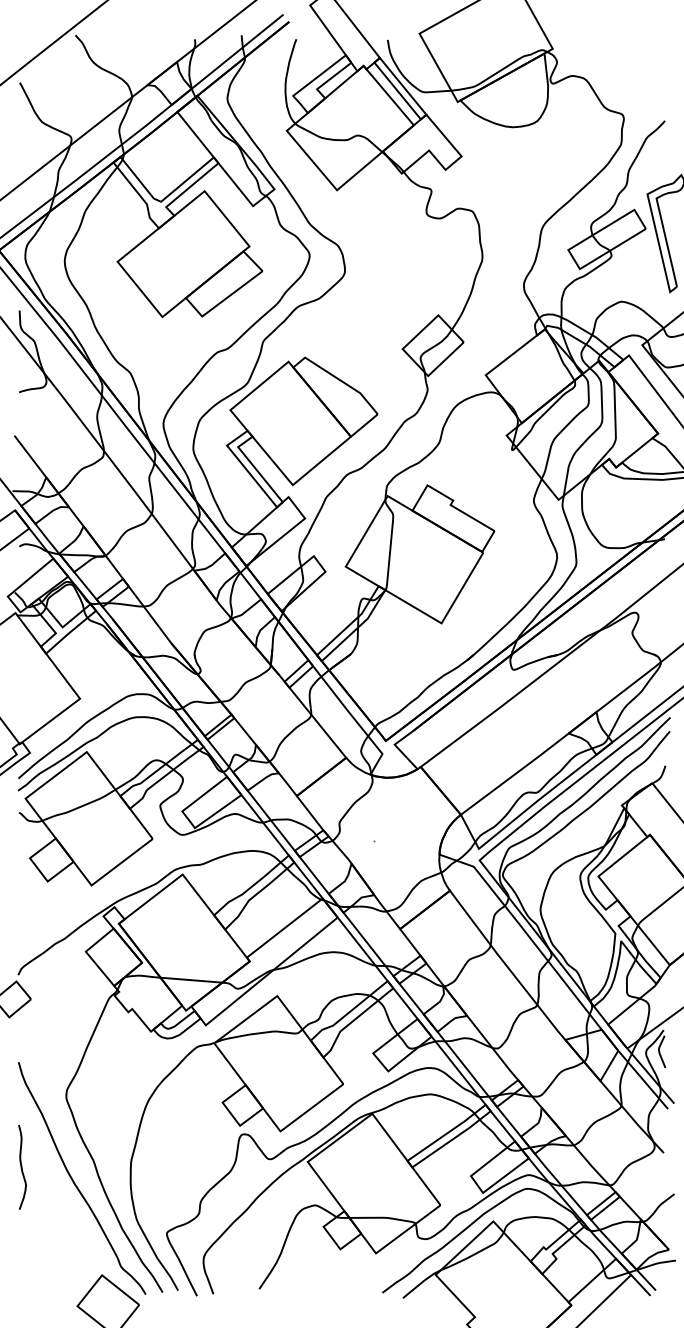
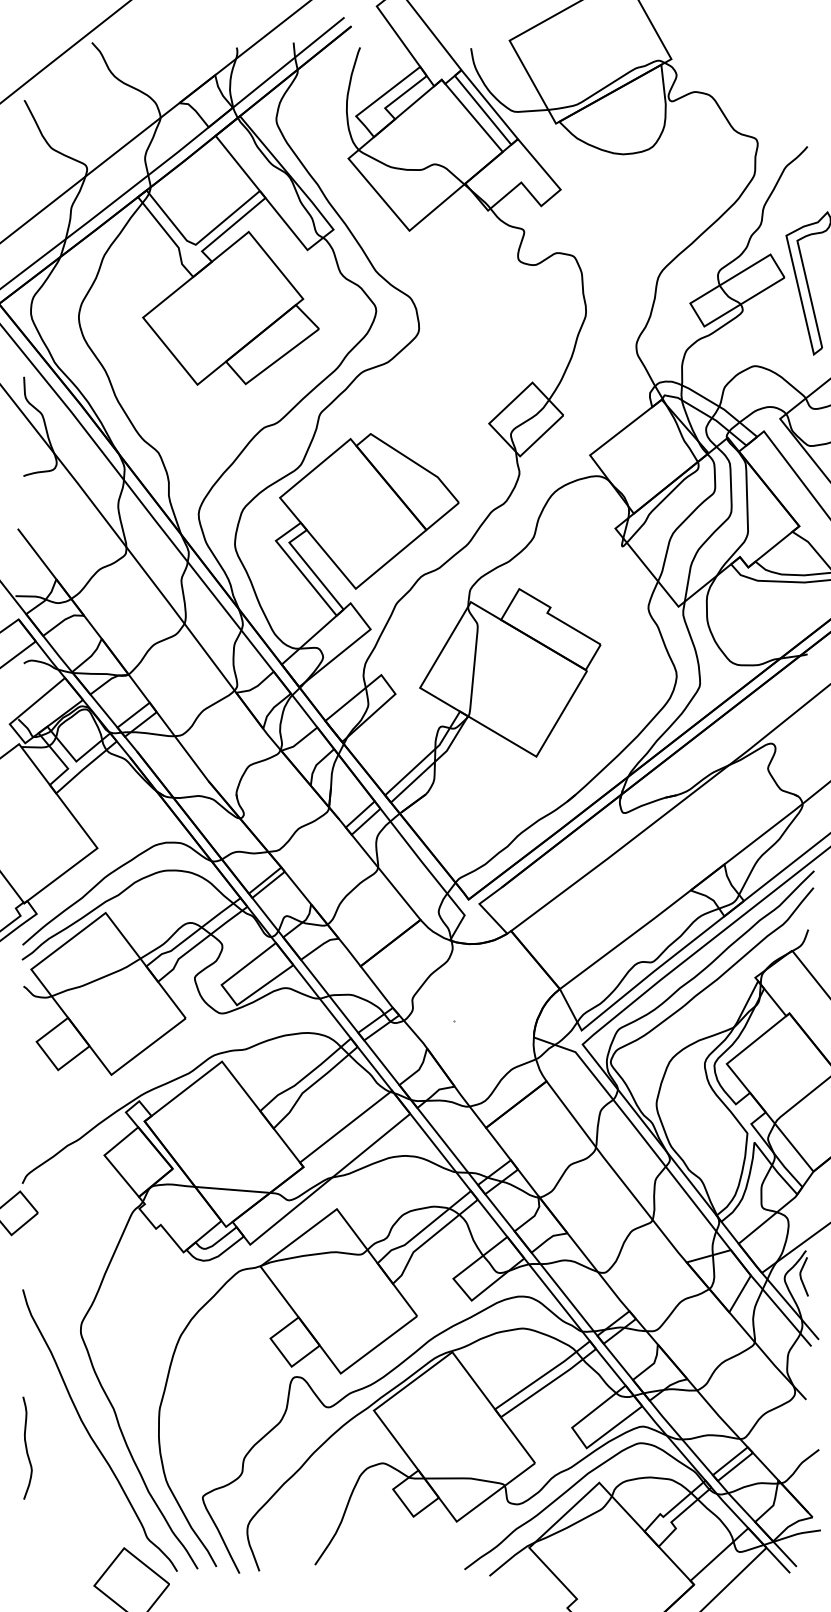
curve: (22, 1166) -> (27, 1447), moved

